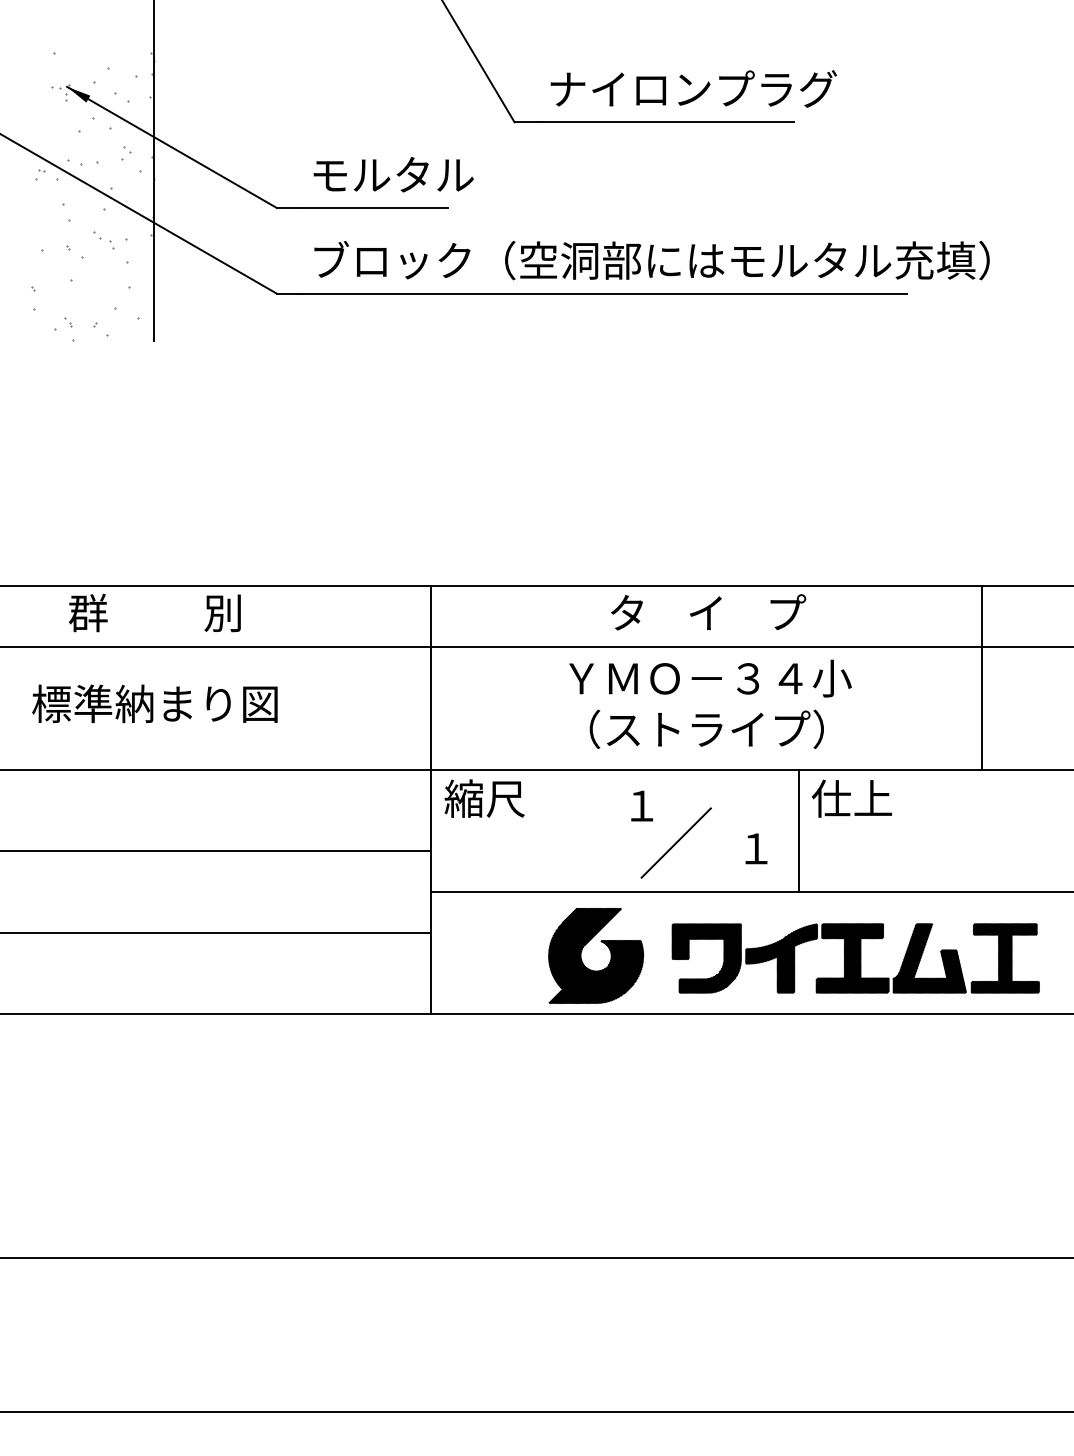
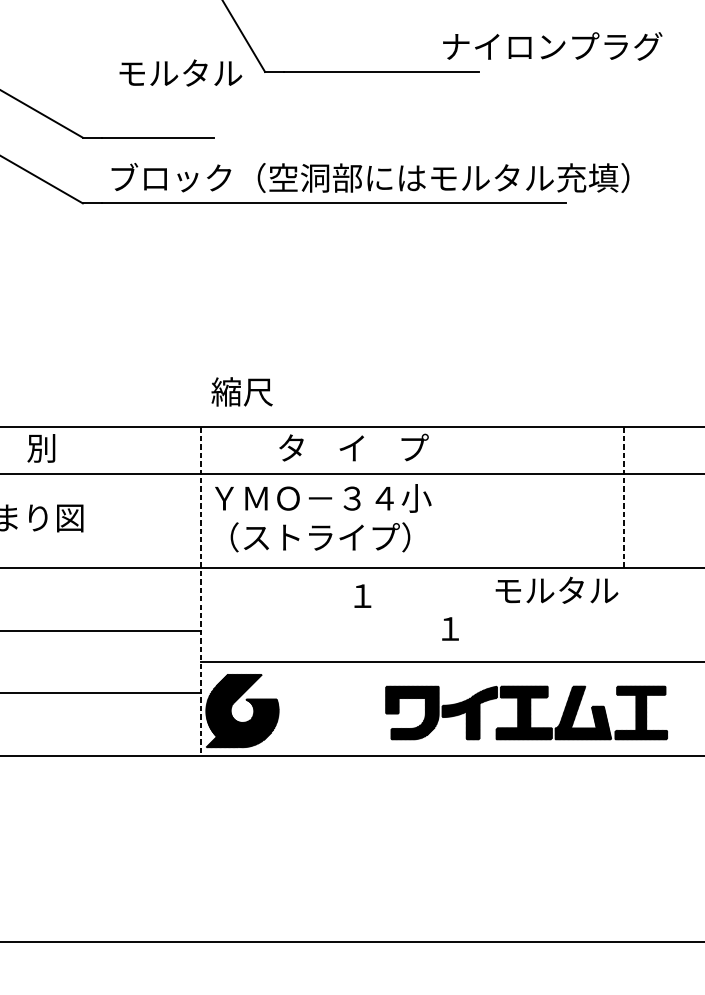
text: (693, 88) -> (552, 46), moved
text: (393, 174) -> (180, 72), moved
text: (708, 612) -> (353, 447), moved
line: (982, 677) -> (623, 497), solid -> dashed
text: (710, 703) -> (323, 517), moved
text: (484, 798) -> (242, 391), moved
text: (893, 798) -> (555, 590), 仕上 -> モルタル
line: (431, 800) -> (201, 591), solid -> dashed
line: (798, 830) -> (482, 614), removed
line: (675, 842) -> (388, 624), removed
part: (603, 943) -> (248, 701), moved

